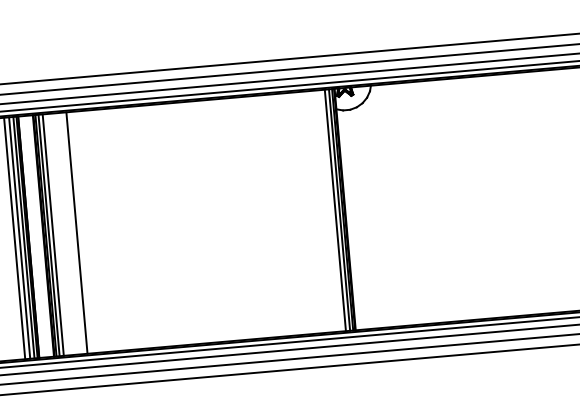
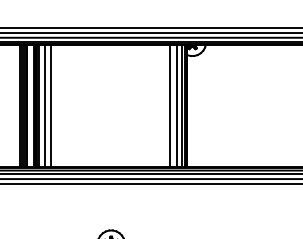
line: (323, 210) -> (176, 105), added
line: (311, 211) -> (170, 105), added
line: (63, 233) -> (44, 105), added

